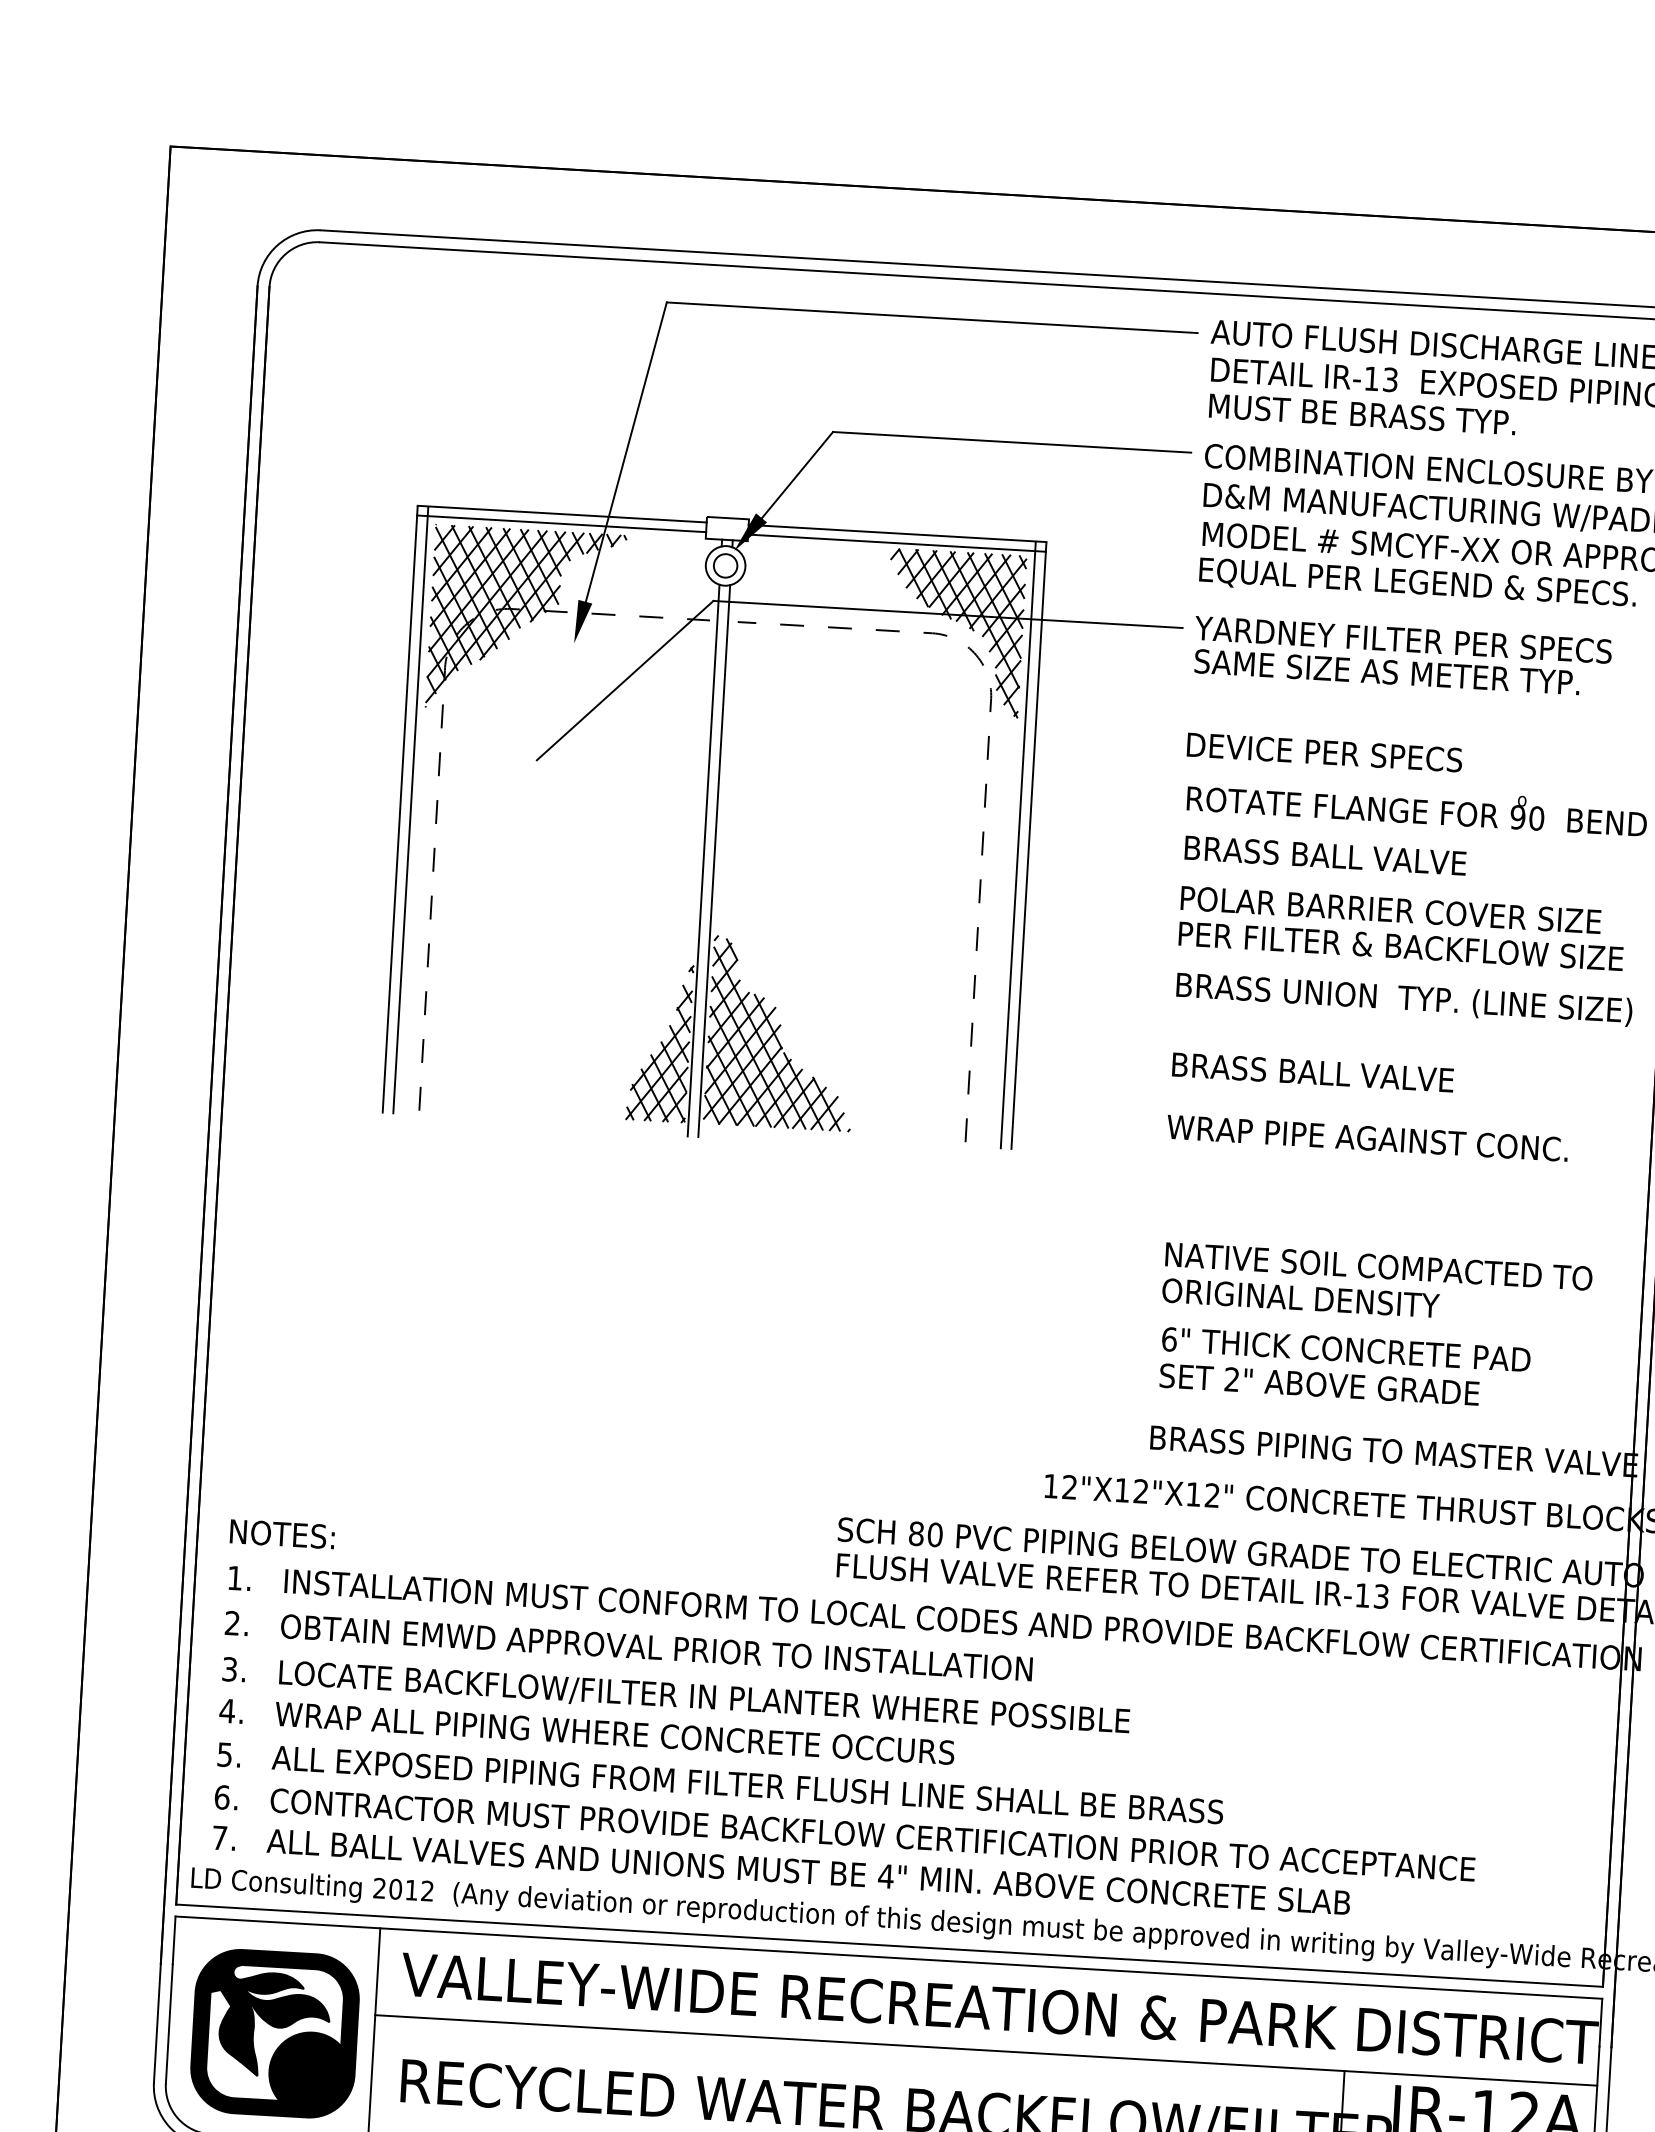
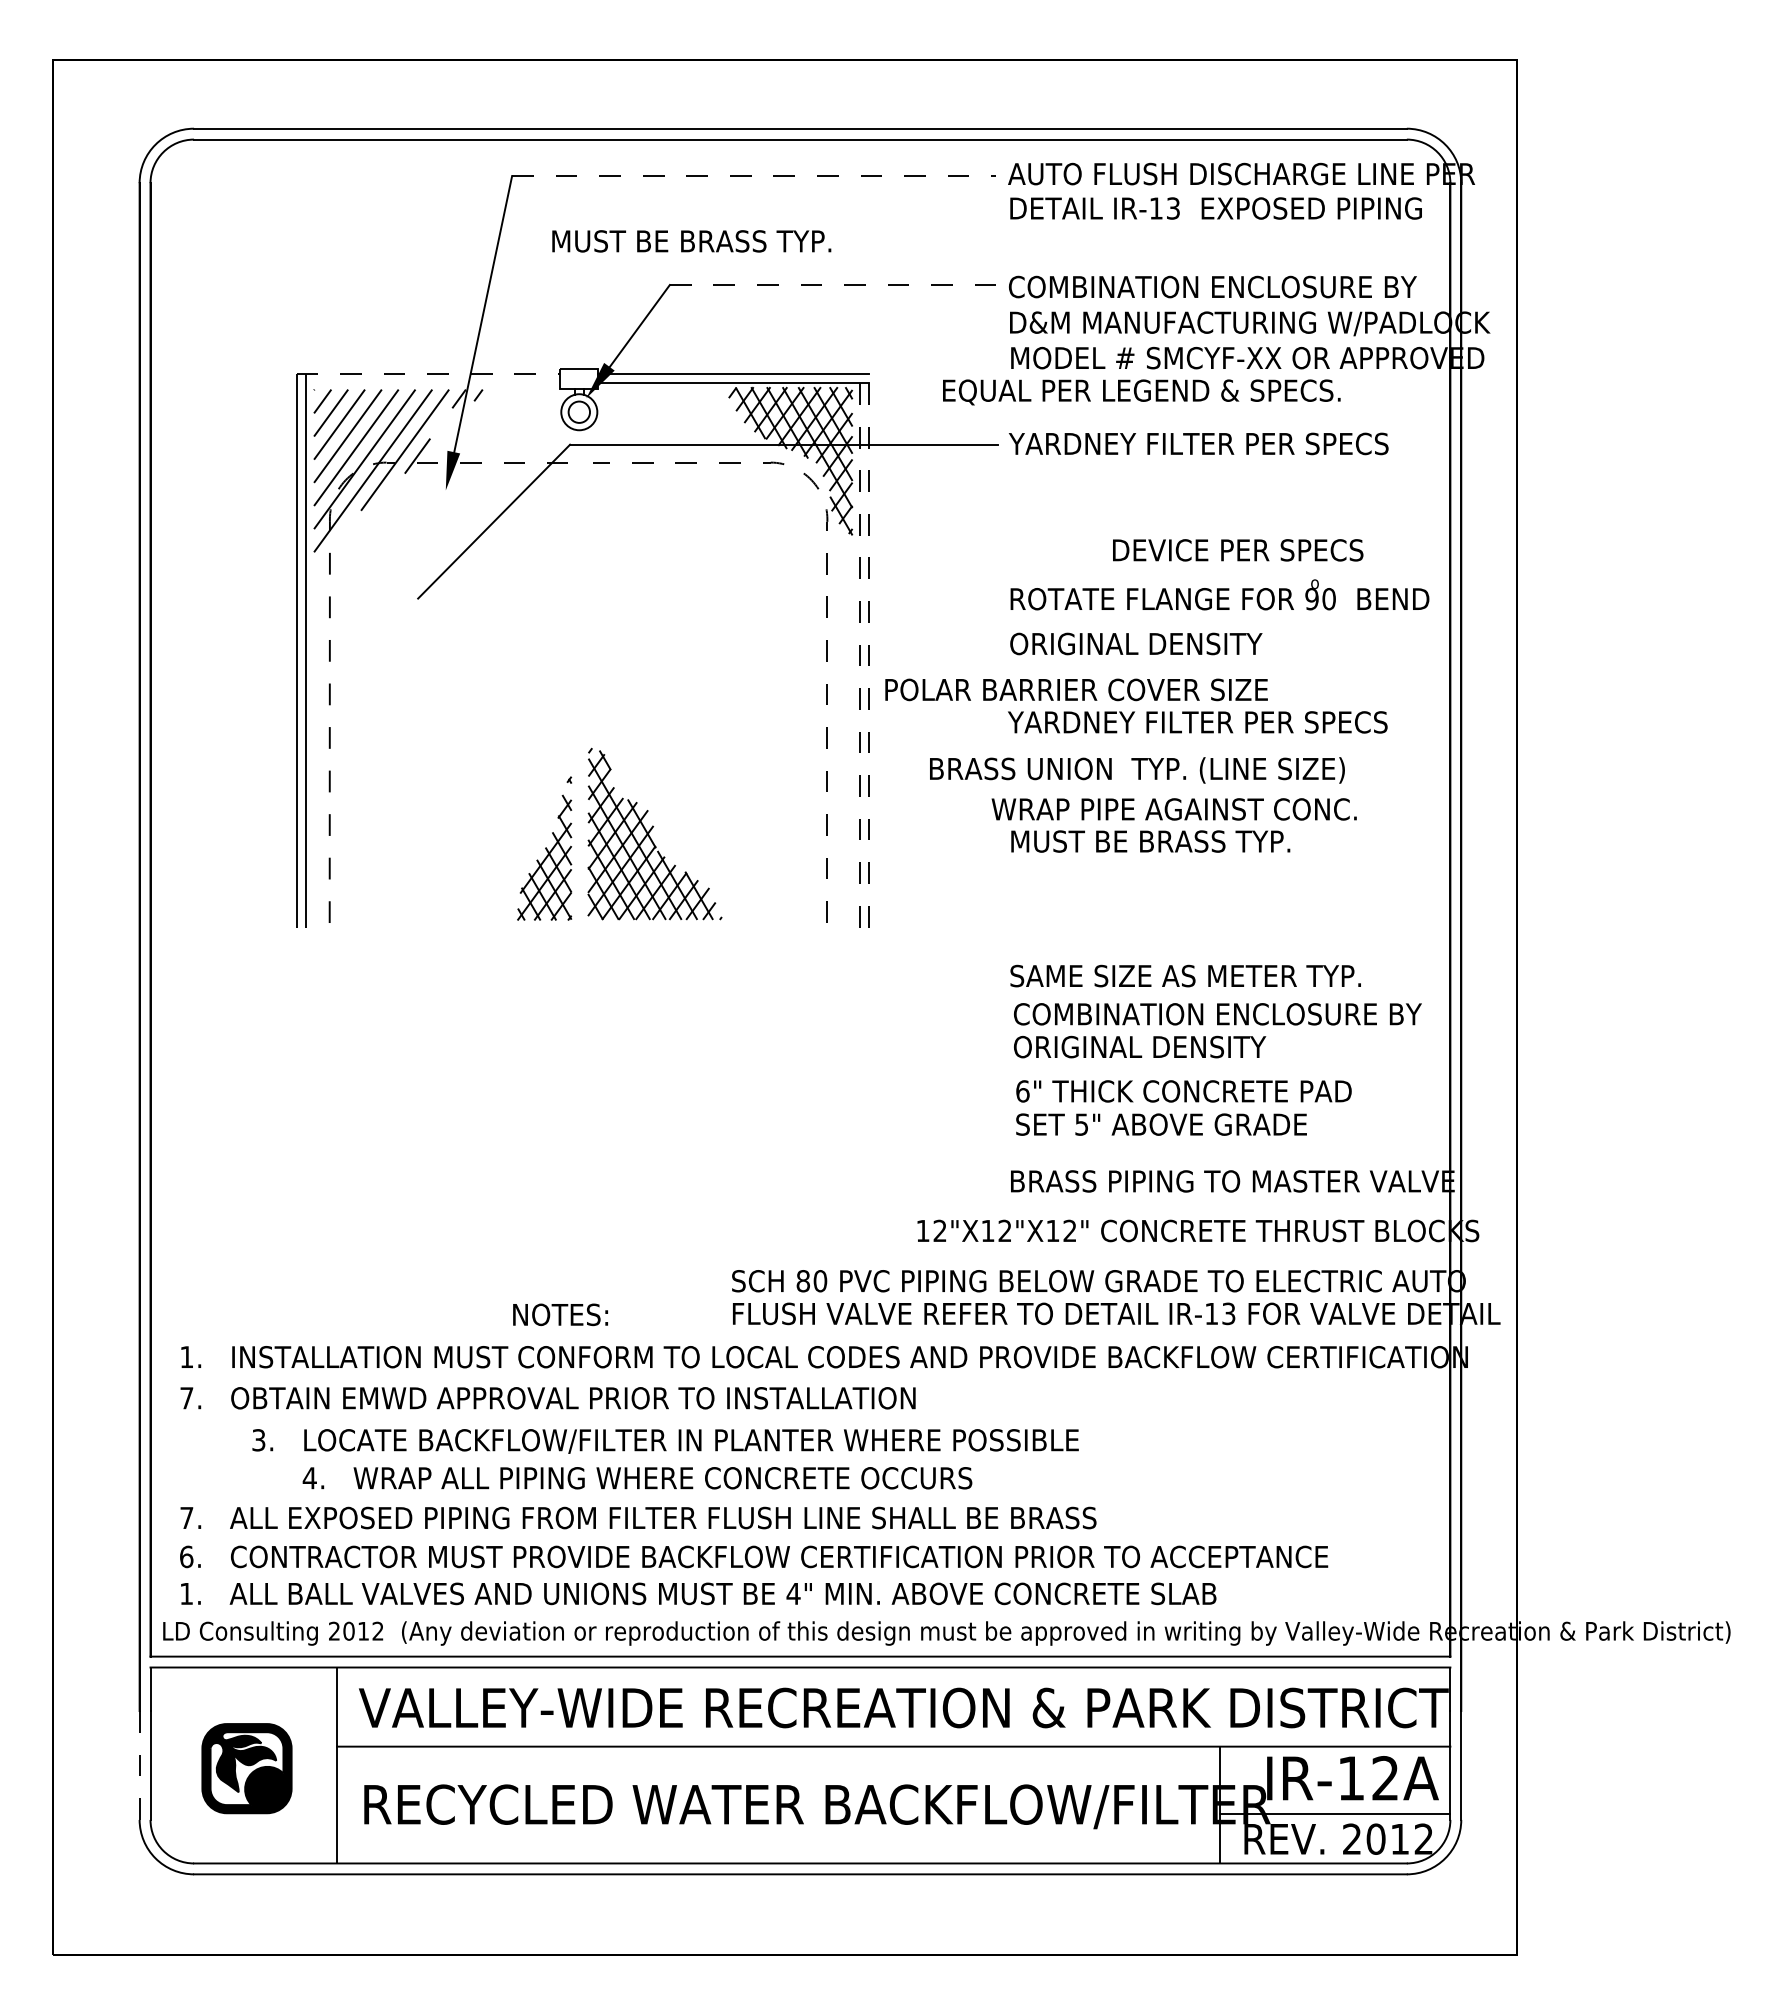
line: (931, 318) -> (753, 176), solid -> dashed
text: (1362, 414) -> (691, 241), moved
line: (1012, 442) -> (833, 285), solid -> dashed
line: (562, 513) -> (428, 373), solid -> dashed
line: (560, 523) -> (427, 382), removed
text: (1417, 584) -> (1141, 392), moved
hatch: (526, 620) -> (401, 472), removed
text: (1387, 671) -> (1185, 975), moved
text: (1325, 752) -> (1238, 550), moved
line: (1018, 845) -> (859, 650), solid -> dashed
line: (1029, 845) -> (869, 650), solid -> dashed
text: (1324, 855) -> (1138, 643), BRASS BALL VALVE -> ORIGINAL DENSITY
line: (703, 860) -> (574, 680), removed
line: (714, 860) -> (584, 680), removed
text: (1390, 909) -> (1076, 689), moved
text: (1399, 946) -> (1211, 722), PER FILTER & BACKFLOW SIZE -> YARDNEY FILTER PER SPECS
text: (1404, 999) -> (1137, 770), moved
text: (1326, 1073) -> (1151, 841), BRASS BALL VALVE -> MUST BE BRASS TYP.
text: (1366, 1138) -> (1173, 809), moved
text: (1387, 1267) -> (1217, 1014), NATIVE SOIL COMPACTED TO -> COMBINATION ENCLOSURE BY
text: (1231, 1379) -> (1081, 1124), 2" -> 5"
text: (282, 1533) -> (560, 1314), moved
text: (232, 1623) -> (186, 1398), 2. -> 7.
text: (676, 1696) -> (665, 1441), moved
text: (587, 1732) -> (637, 1478), moved
text: (224, 1755) -> (186, 1518), 5. -> 7.
text: (219, 1837) -> (186, 1593), 7. -> 1.
line: (157, 2023) -> (139, 1765), solid -> dashed
part: (274, 2033) -> (246, 1768), size x0.6

